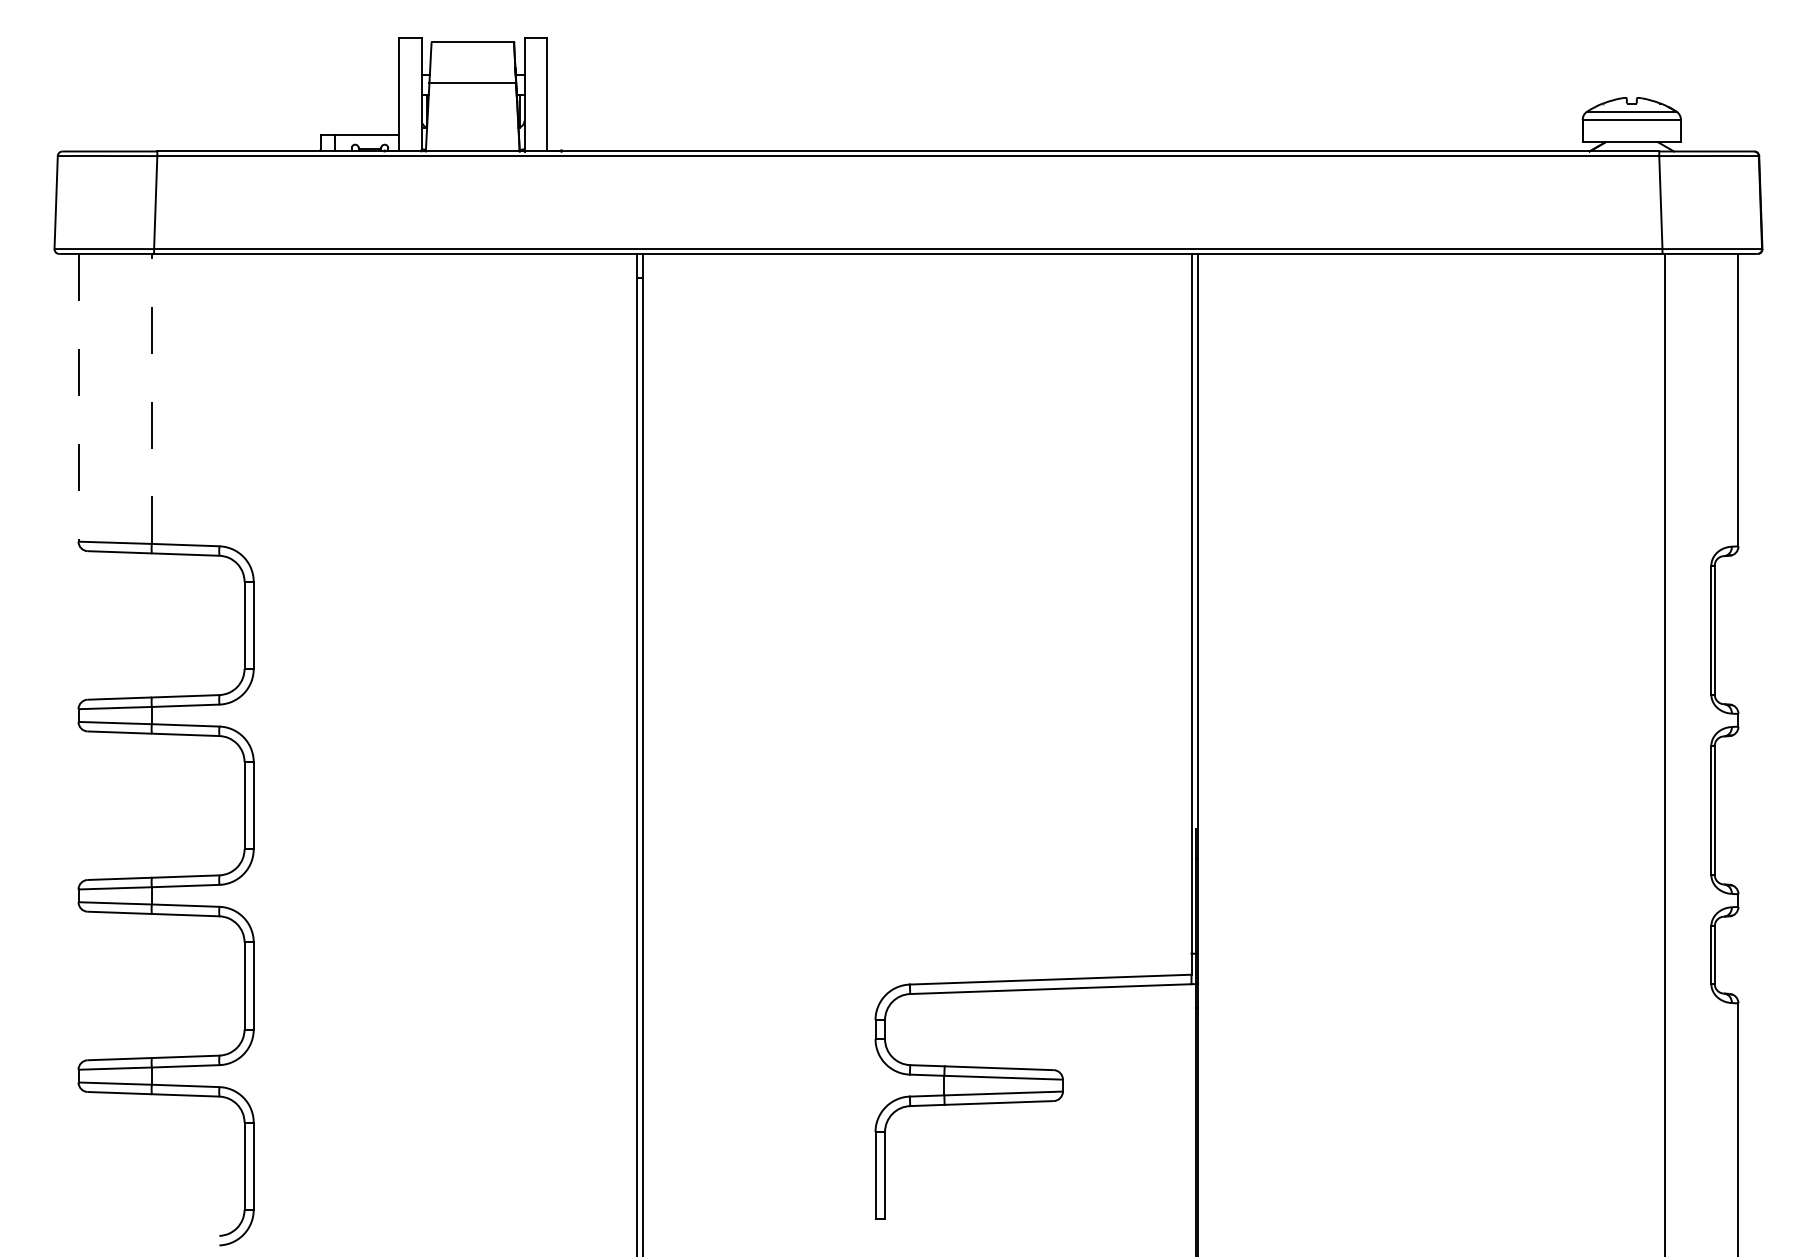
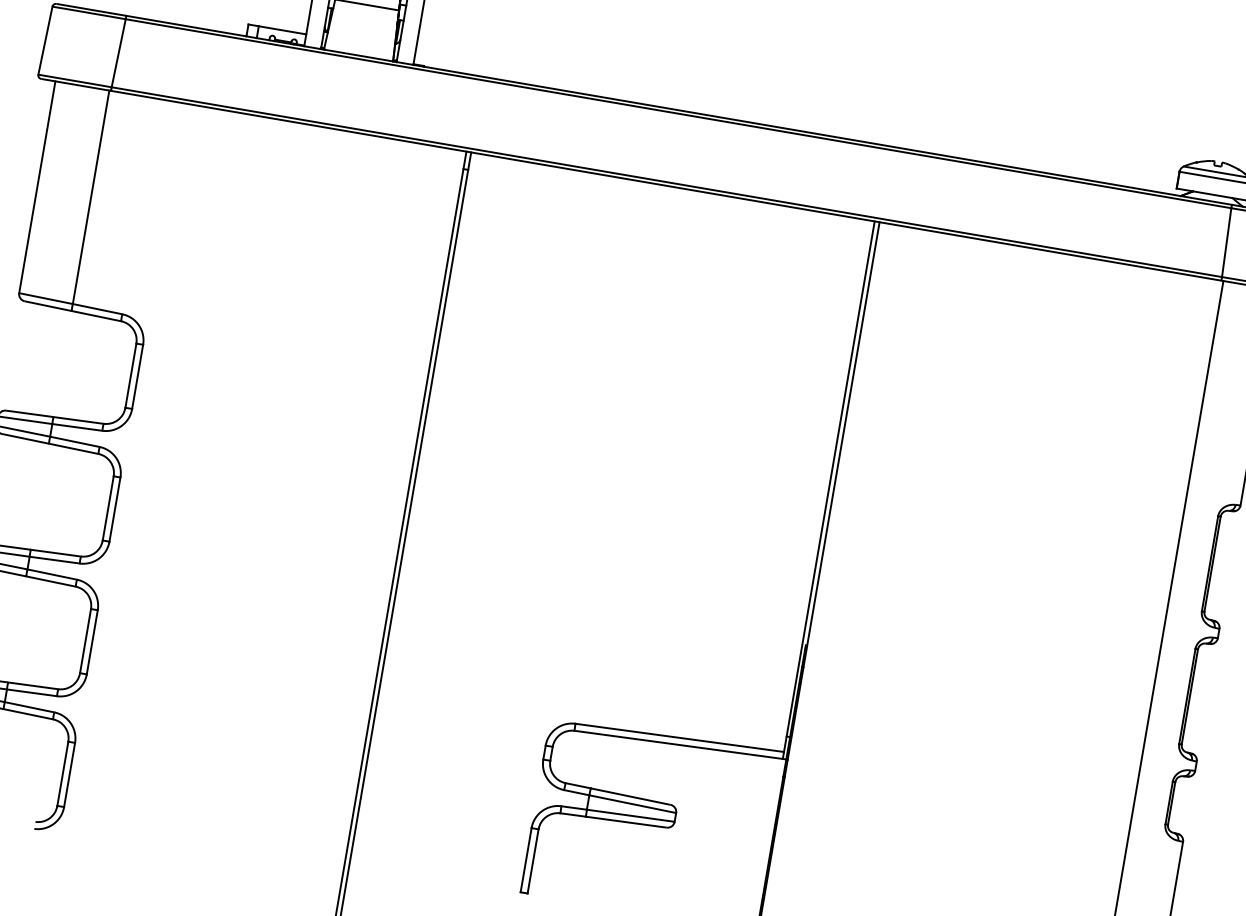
line: (78, 397) -> (37, 187), dashed -> solid
line: (151, 398) -> (90, 196), dashed -> solid

